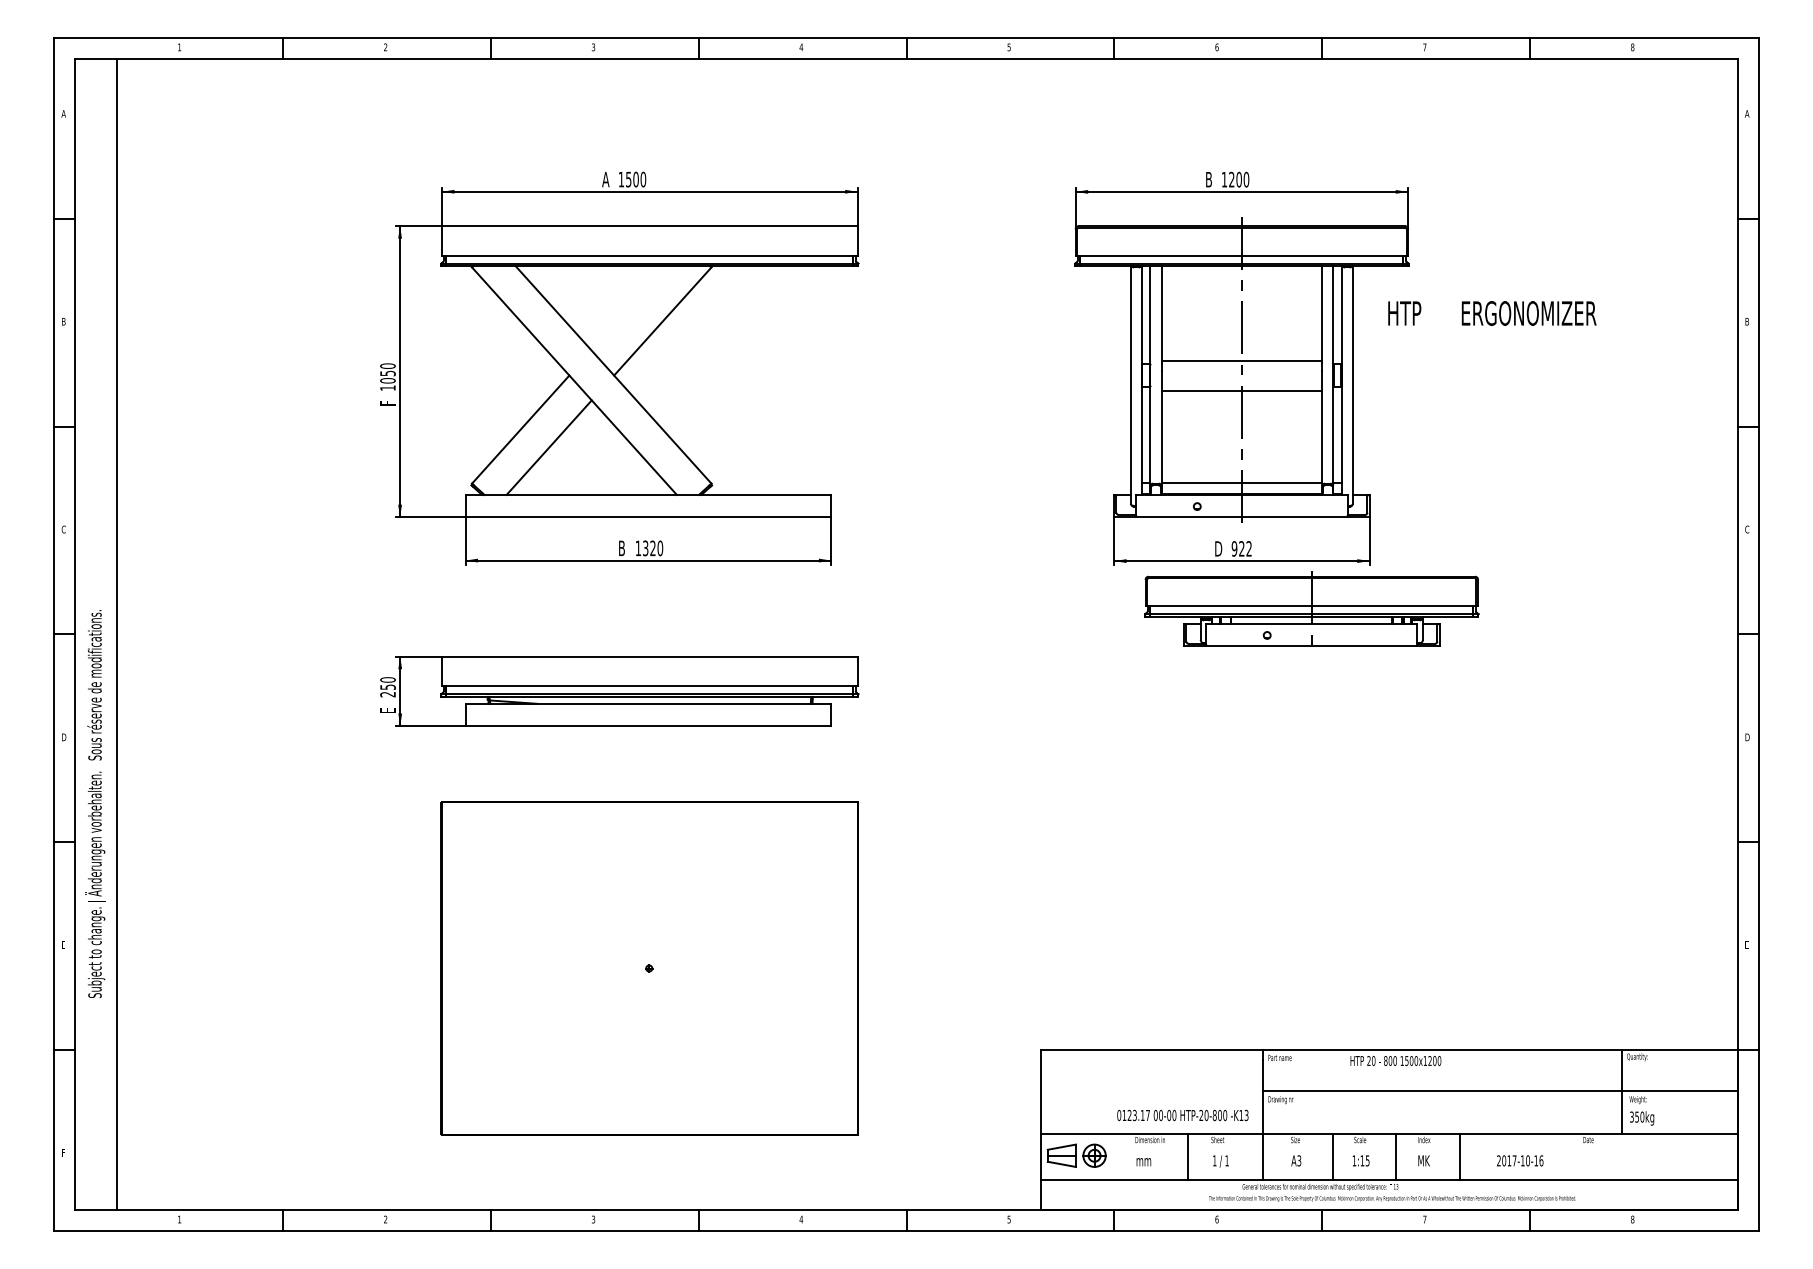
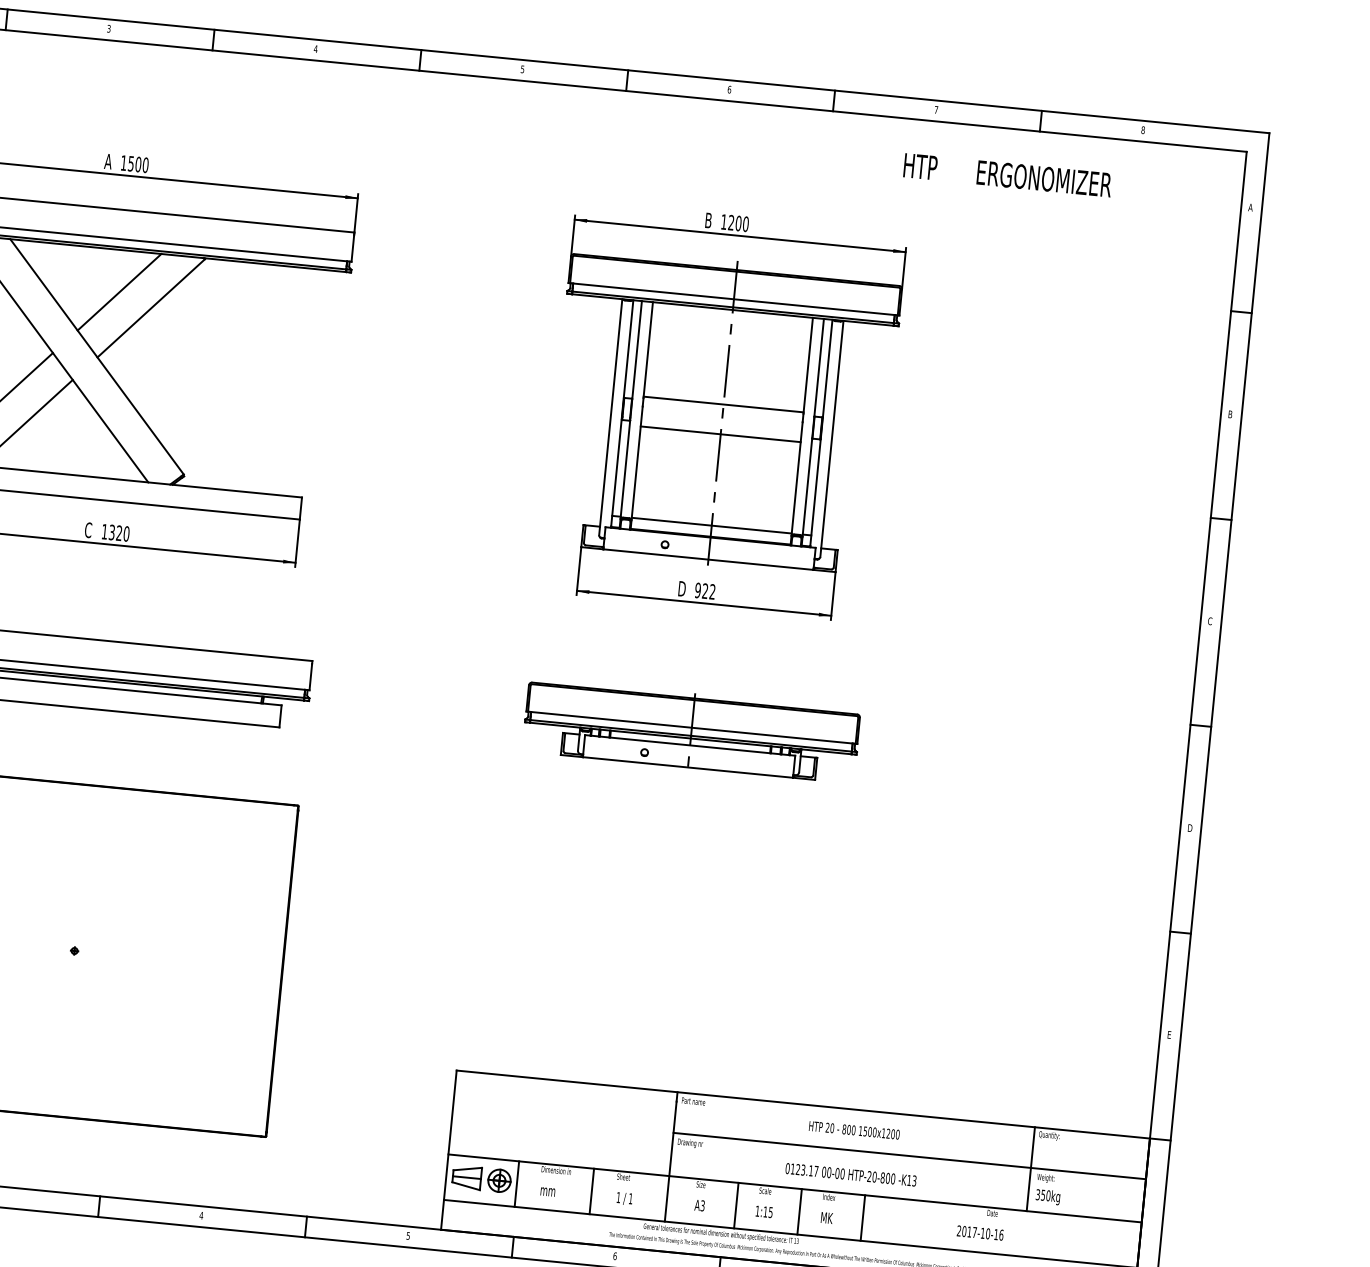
line: (629, 308) -> (119, 292), added
text: (1492, 313) -> (1007, 175), moved
text: (621, 548) -> (87, 530), B -> C
part: (1311, 608) -> (691, 730), moved
text: (1395, 1060) -> (854, 1129), moved
text: (1182, 1115) -> (850, 1174), moved
line: (1112, 1157) -> (517, 1184), added
text: (1520, 1160) -> (980, 1232), moved

